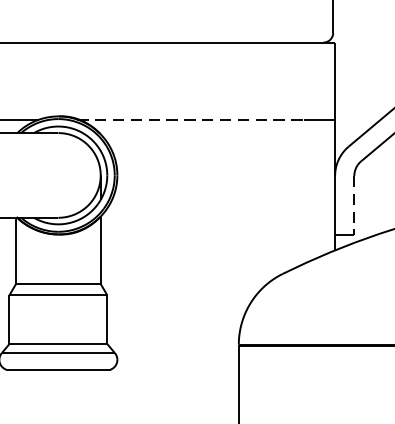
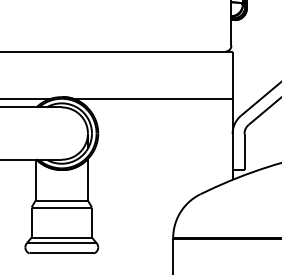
line: (190, 120) -> (143, 99), dashed -> solid
line: (354, 206) -> (244, 152), dashed -> solid

